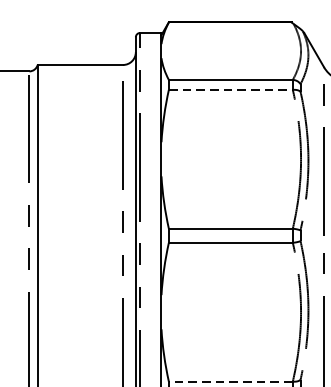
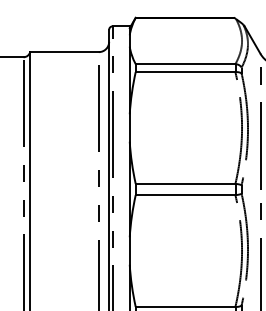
line: (230, 90) -> (185, 72), dashed -> solid
line: (230, 381) -> (185, 306), dashed -> solid

